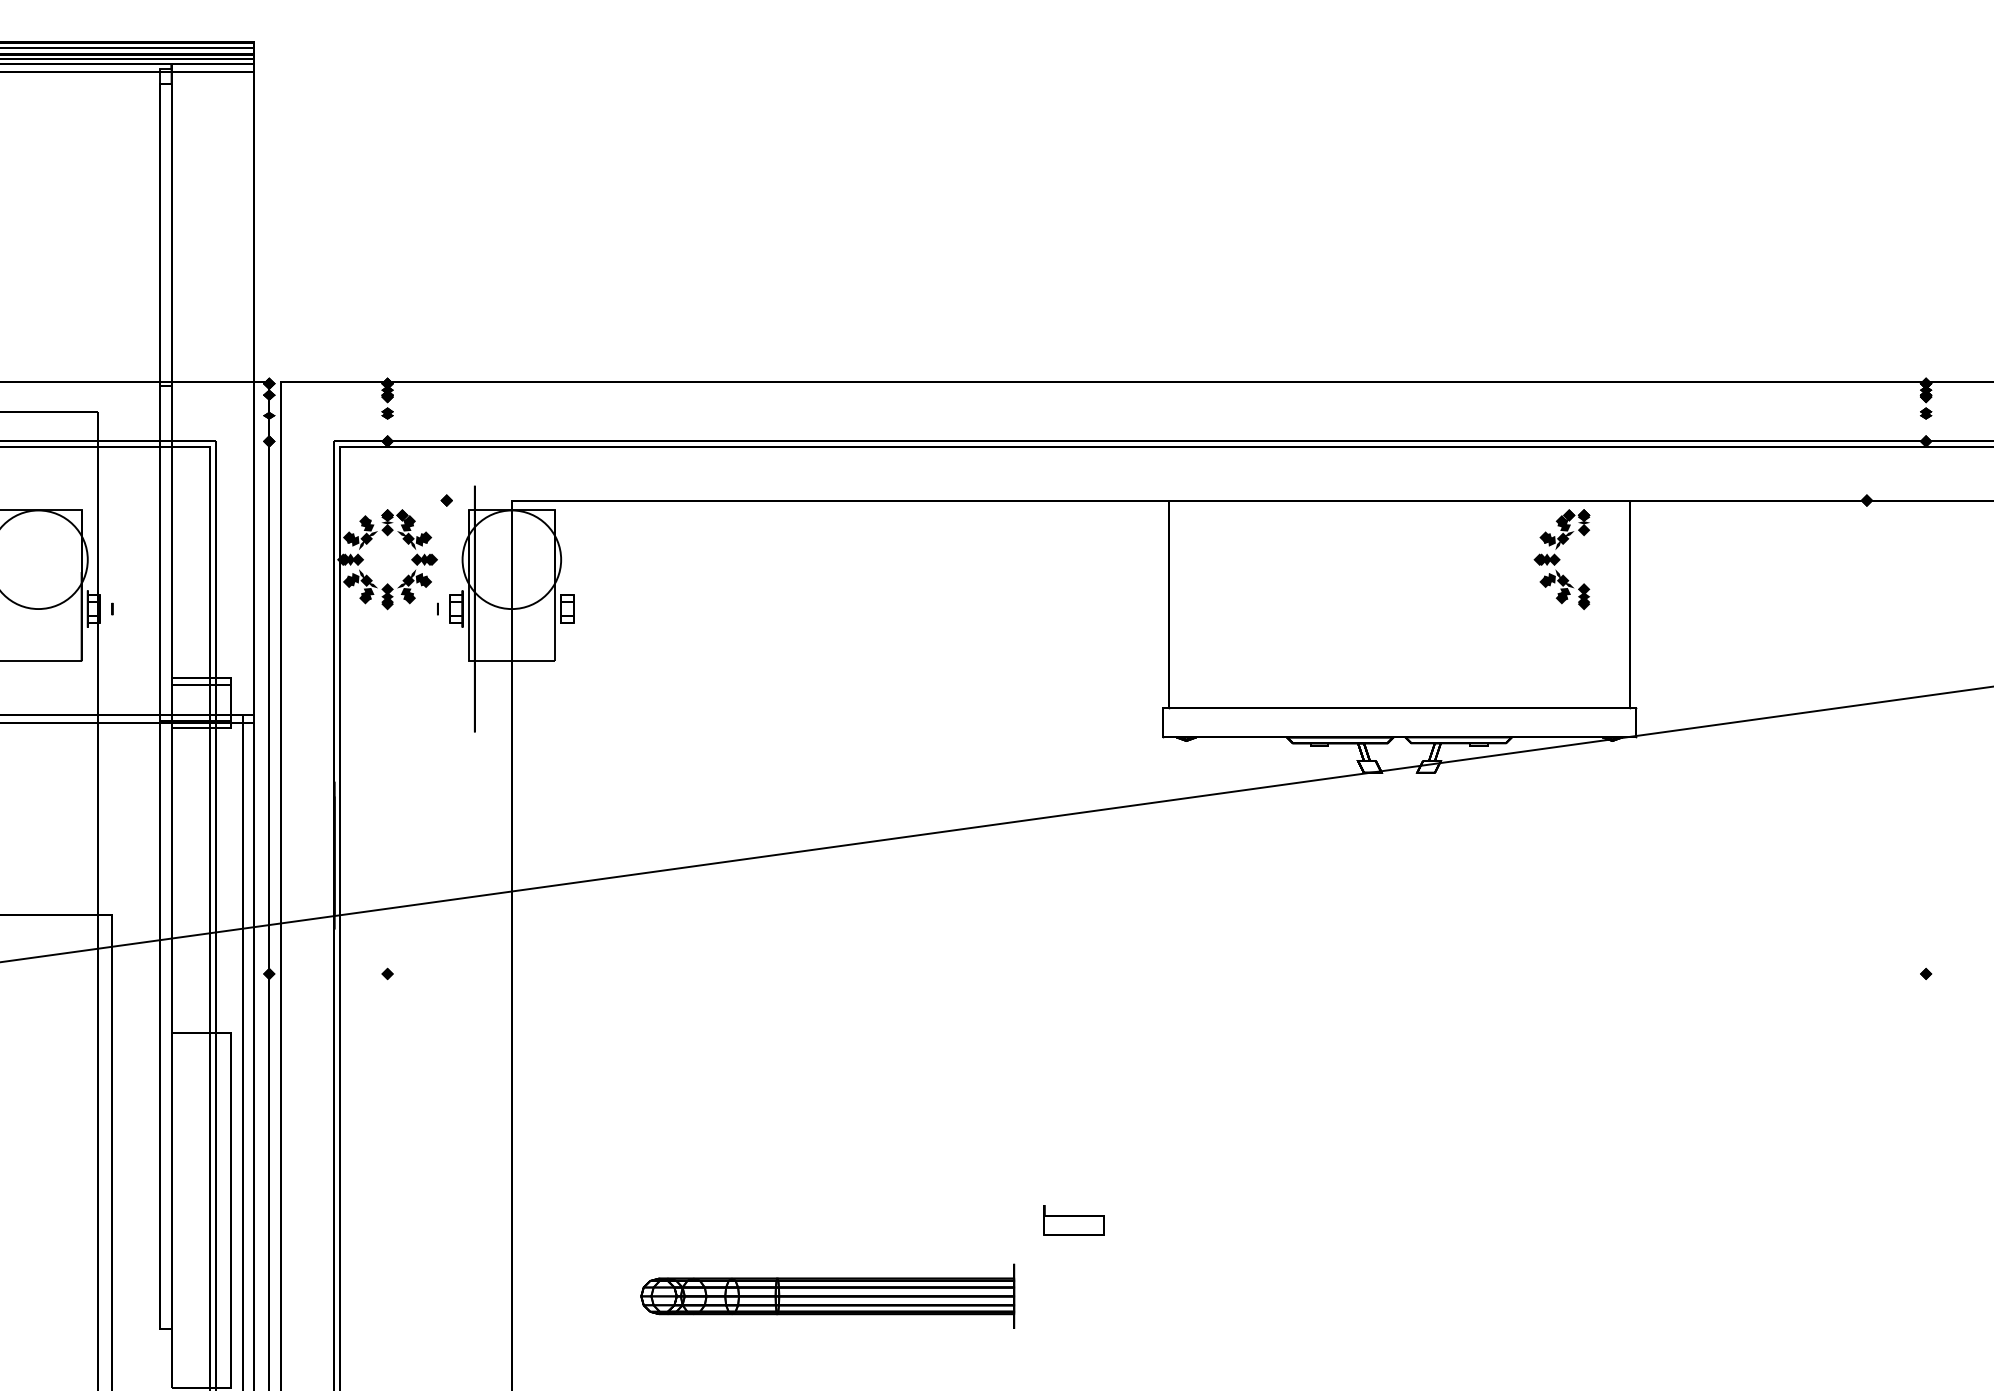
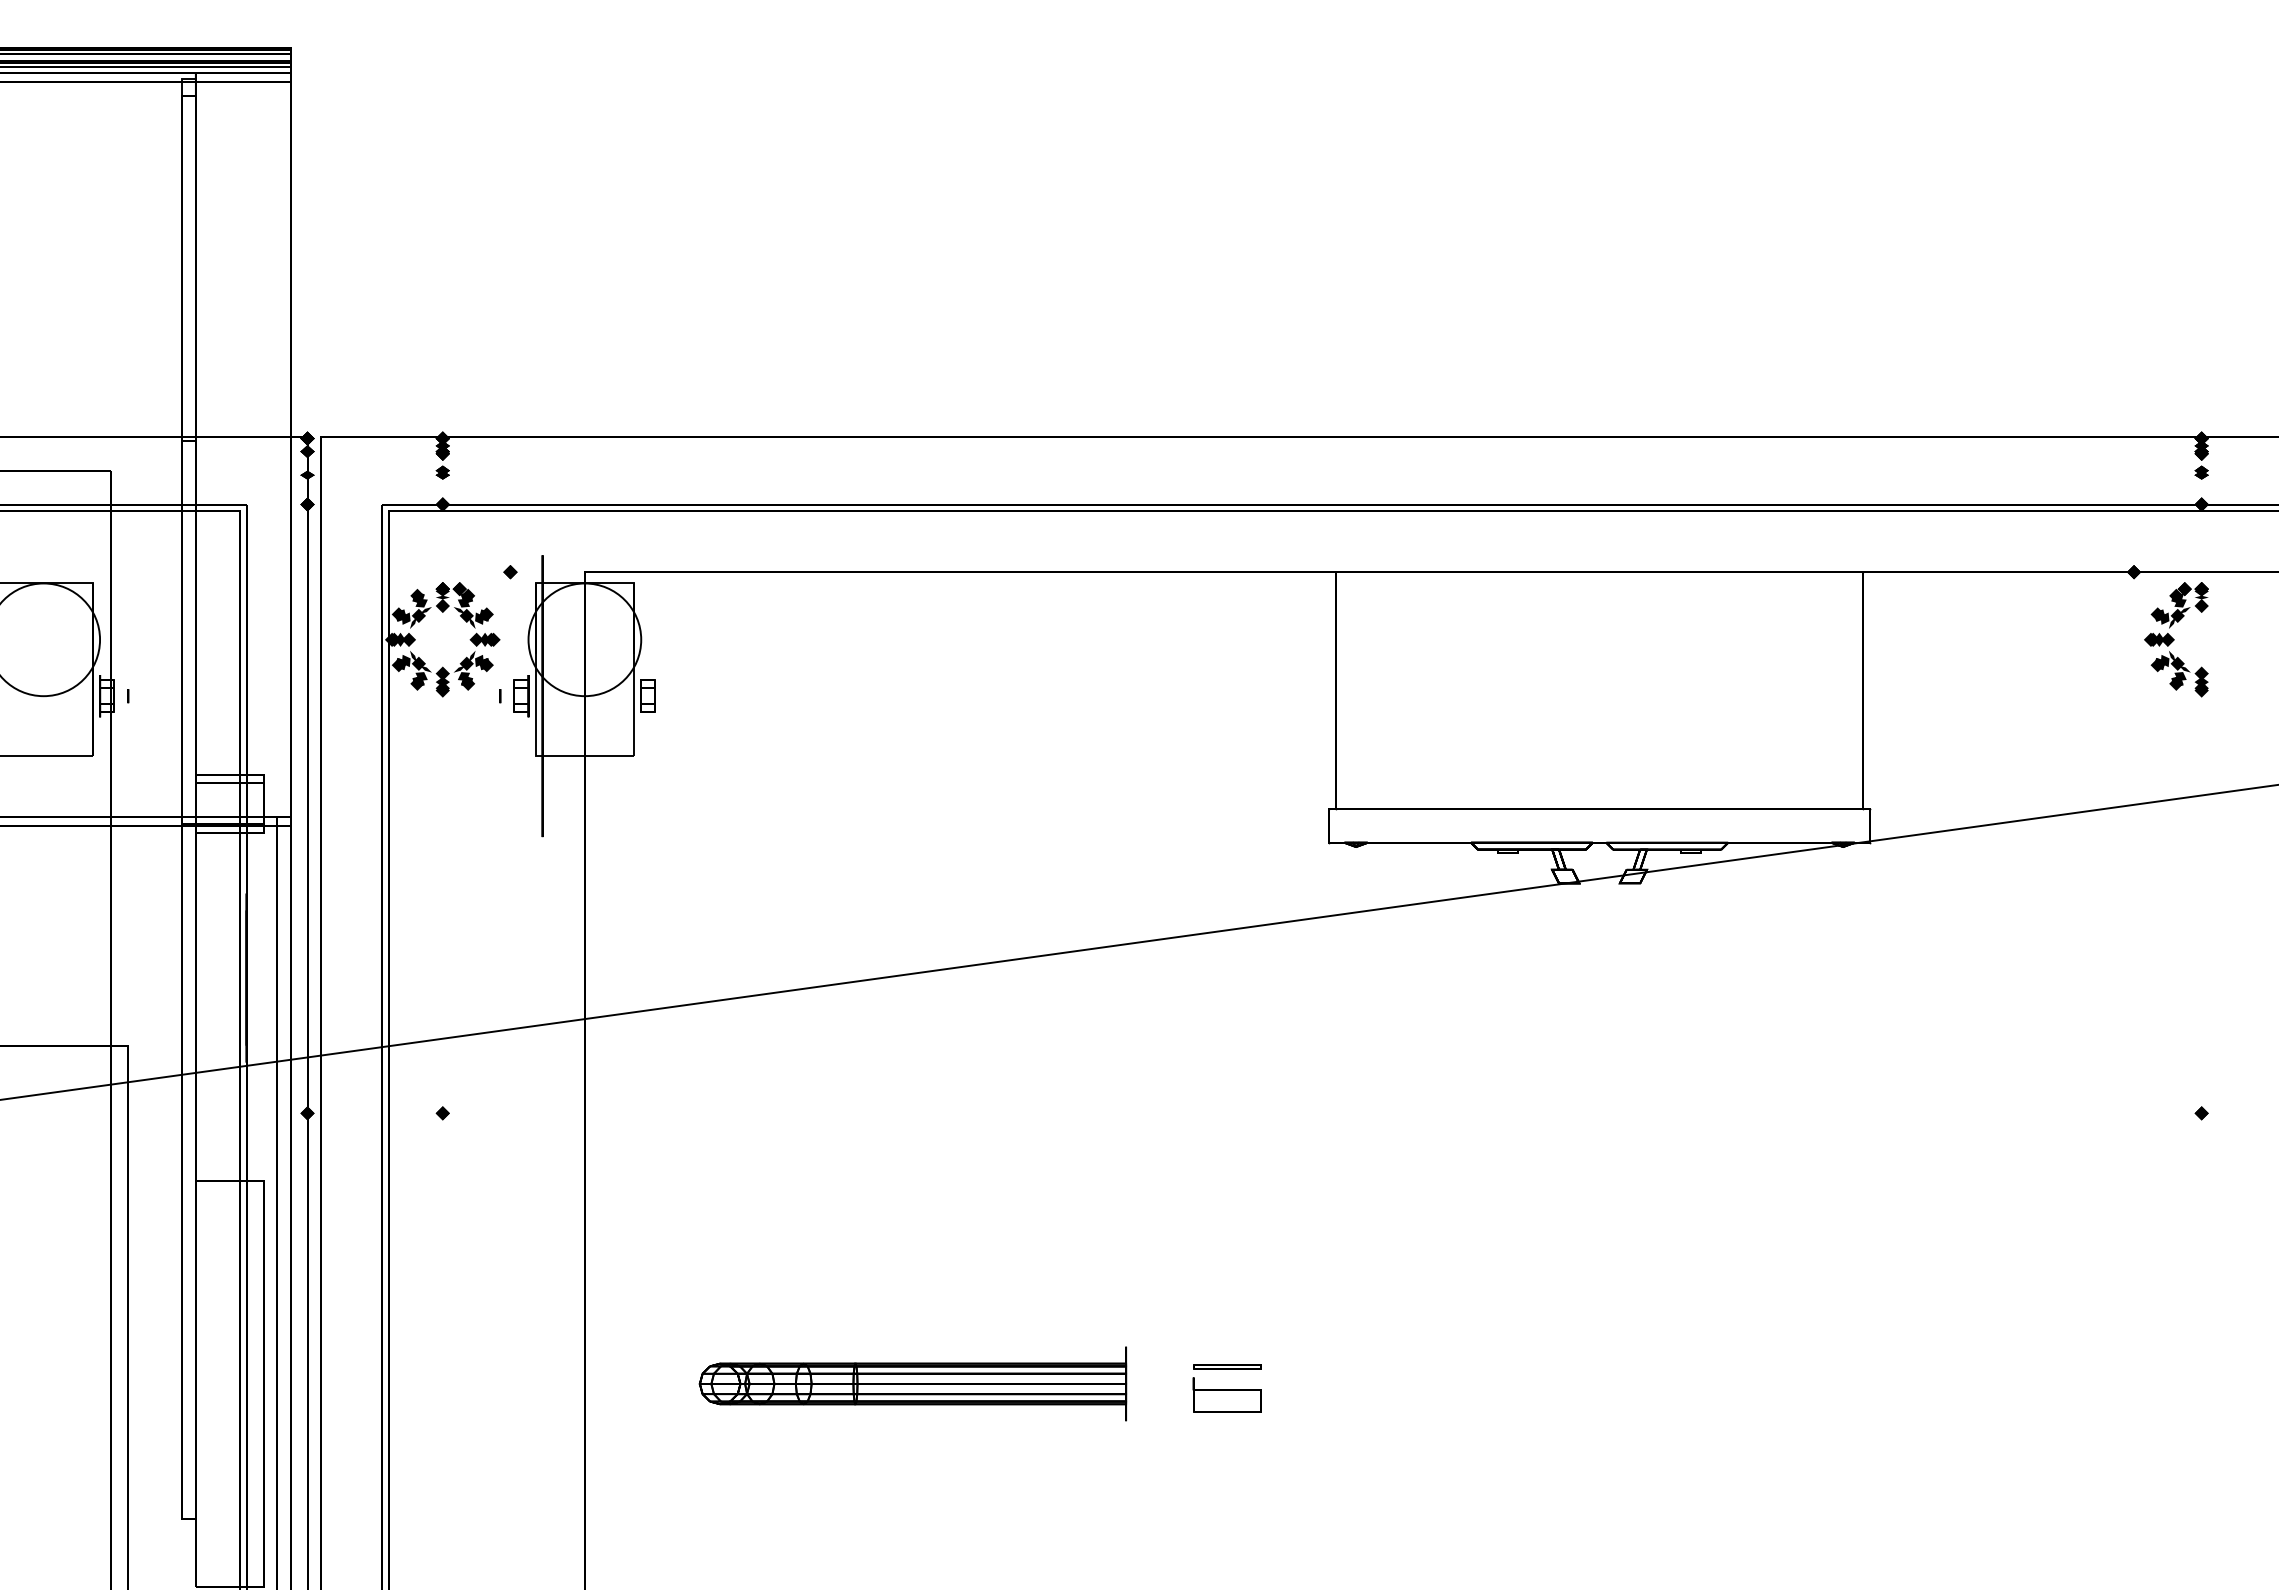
part: (1562, 559) -> (2176, 639), moved
part: (1073, 1195) -> (1227, 1366), added
part: (827, 1295) -> (912, 1383), moved

